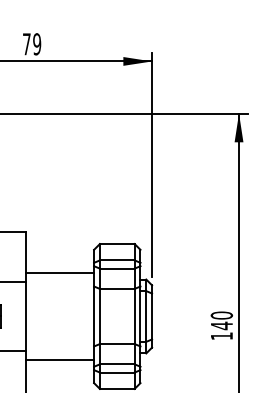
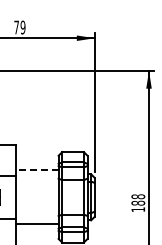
line: (58, 273) -> (36, 170), solid -> dashed
text: (222, 319) -> (138, 199), 140 -> 188

